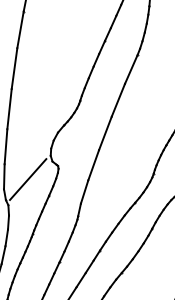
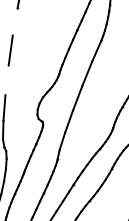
line: (20, 29) -> (15, 21), removed
line: (9, 109) -> (7, 80), removed
line: (28, 179) -> (21, 132), removed

